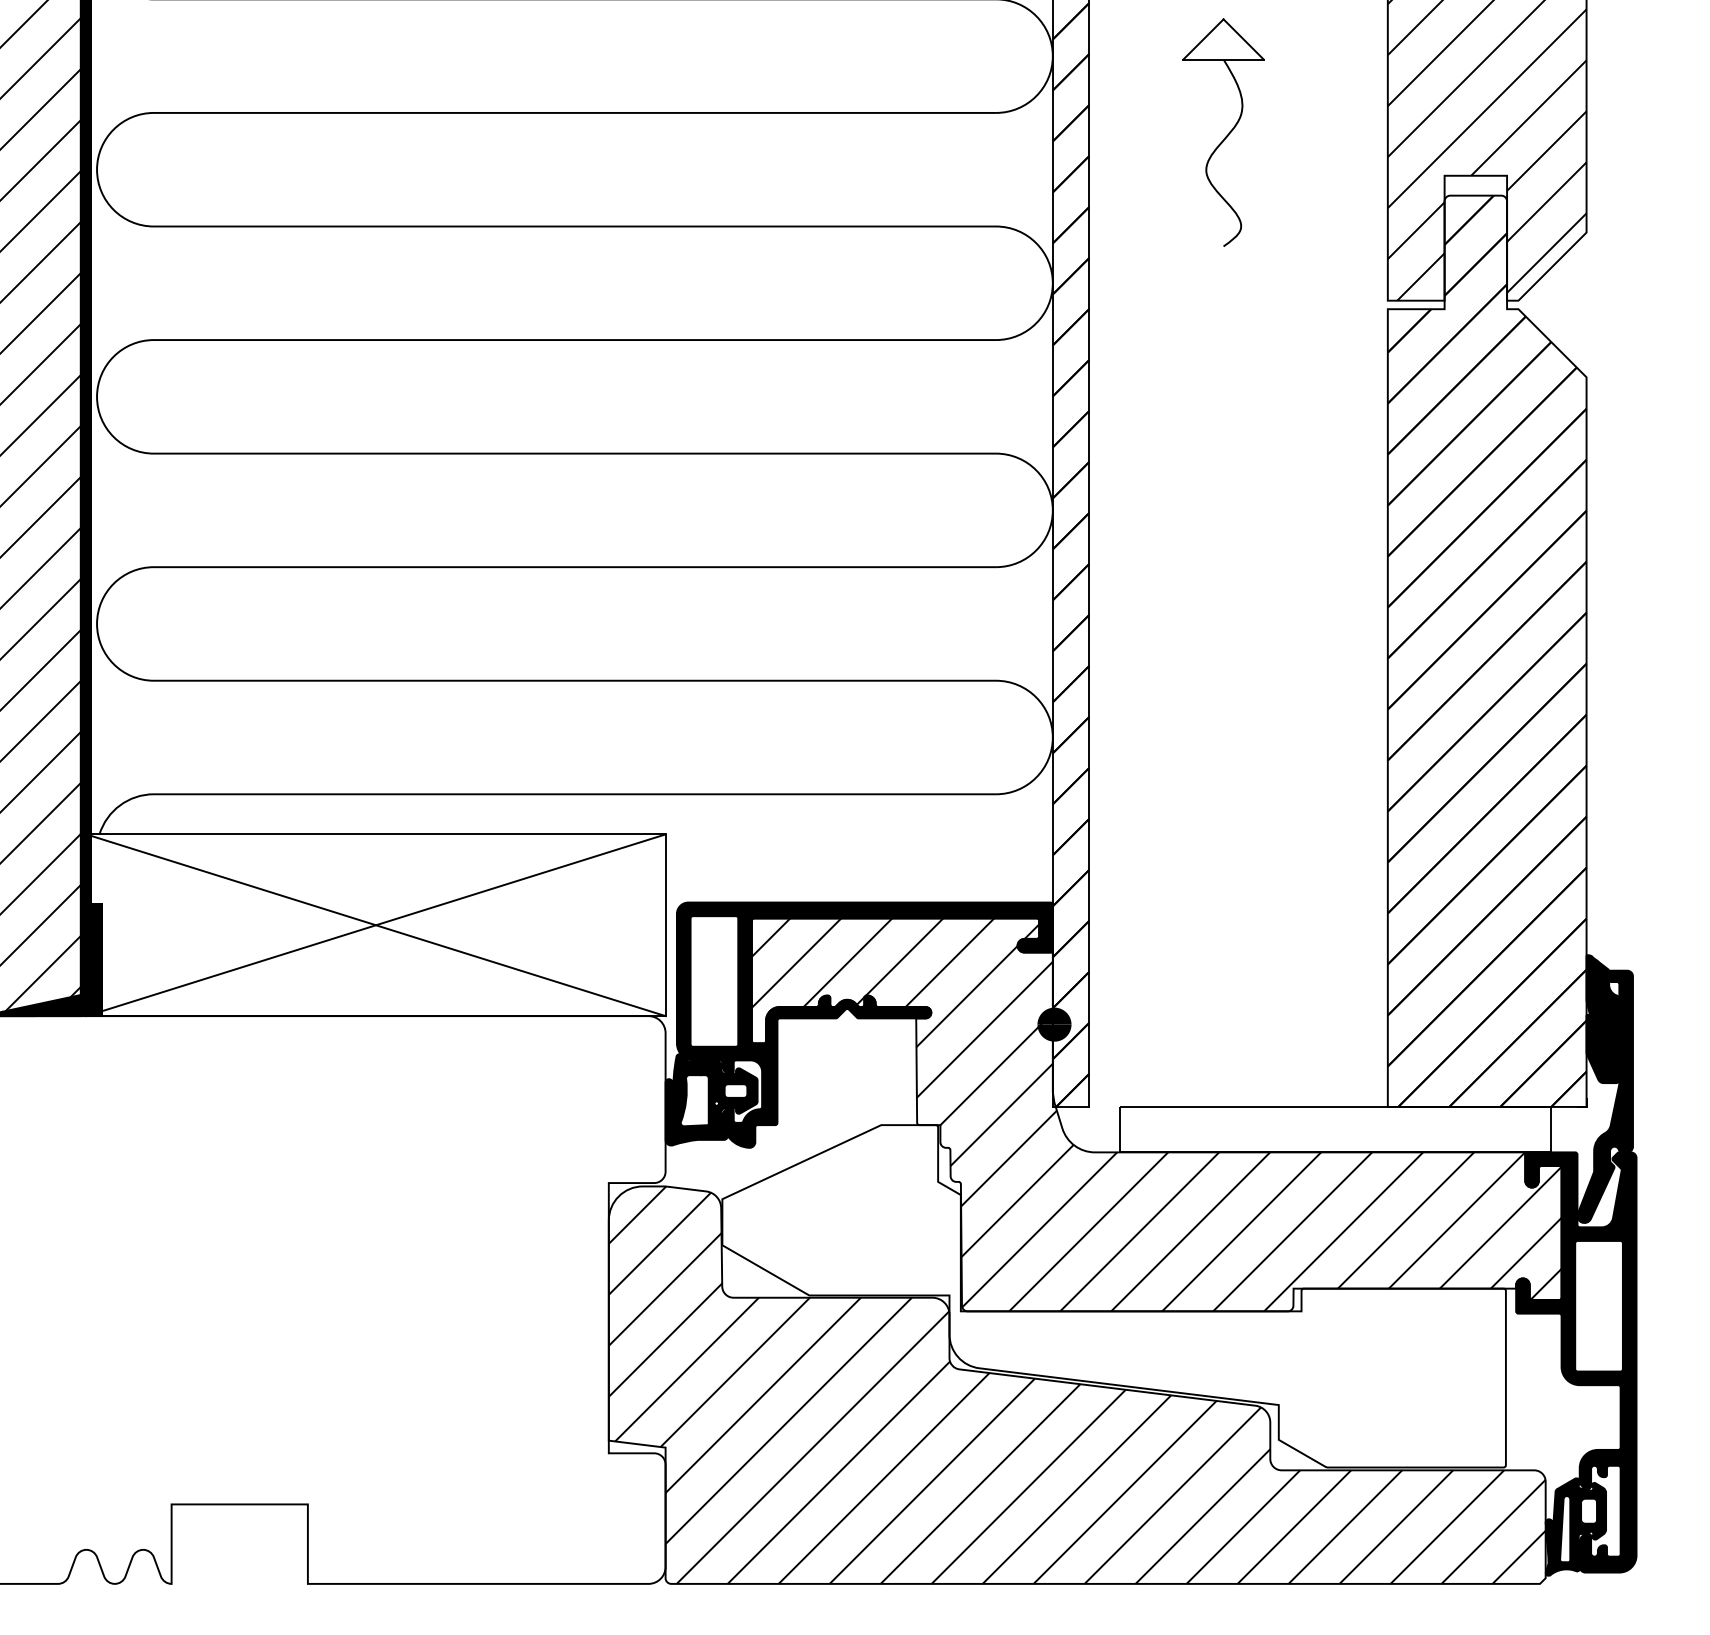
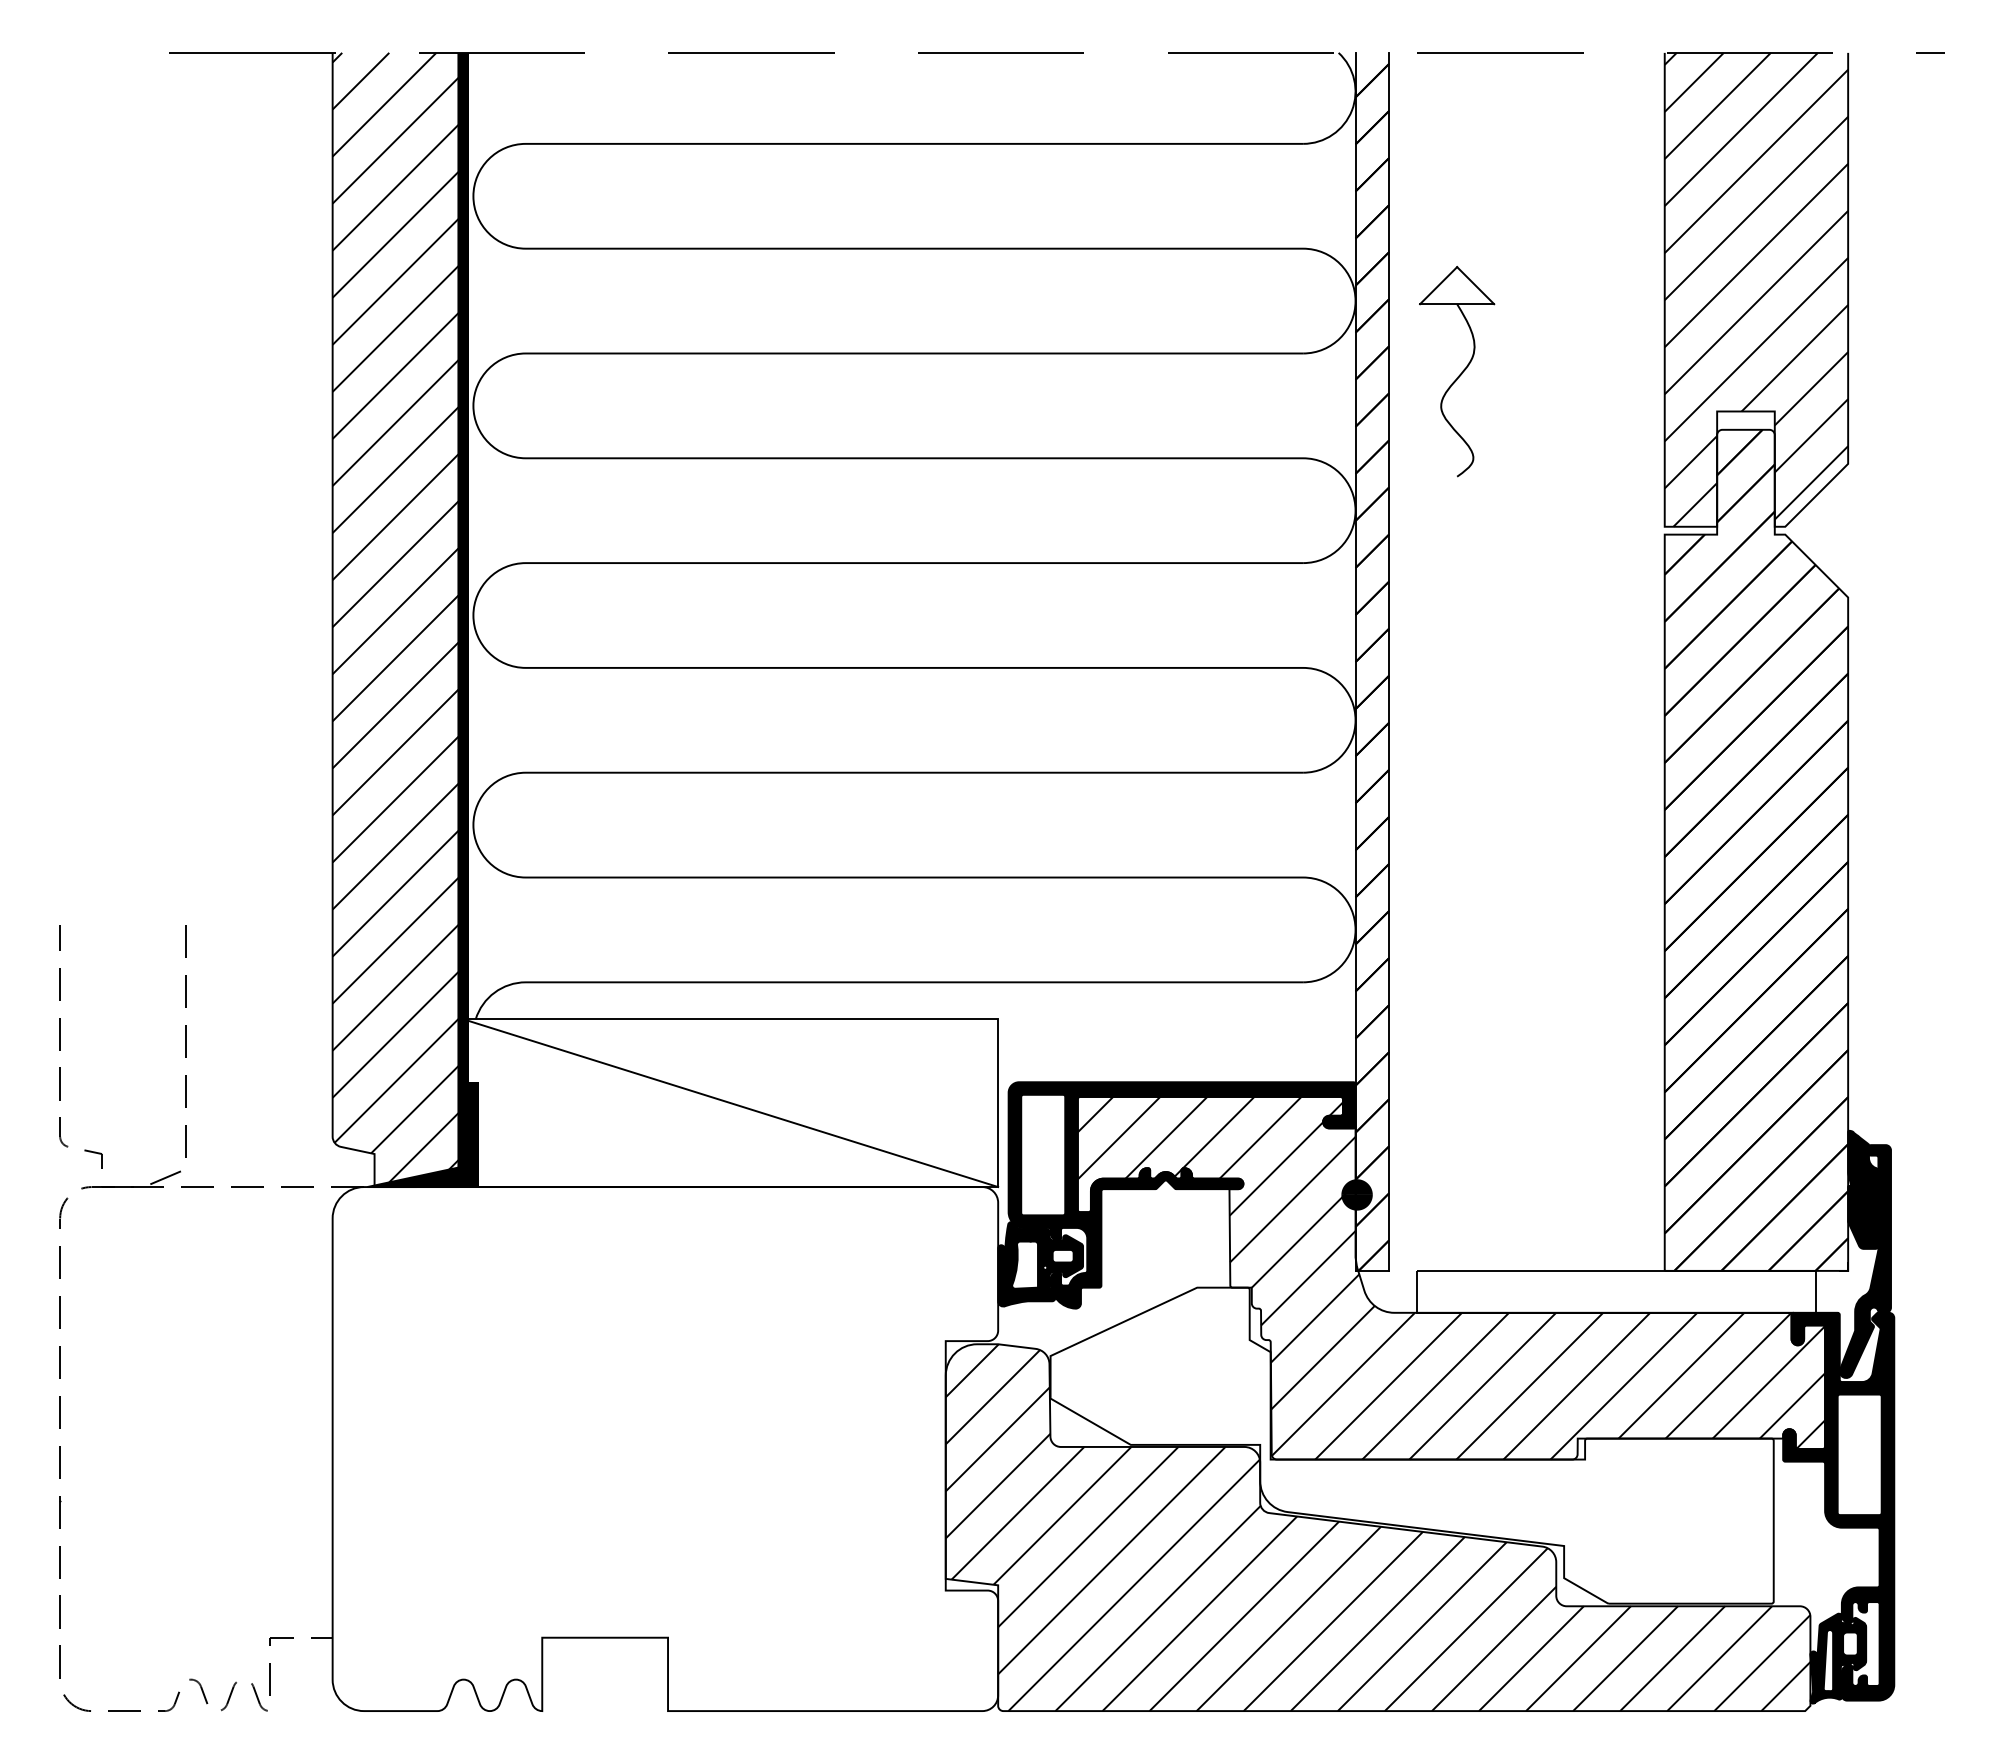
part: (1223, 132) -> (1457, 371), moved
line: (375, 925) -> (730, 1103), removed

